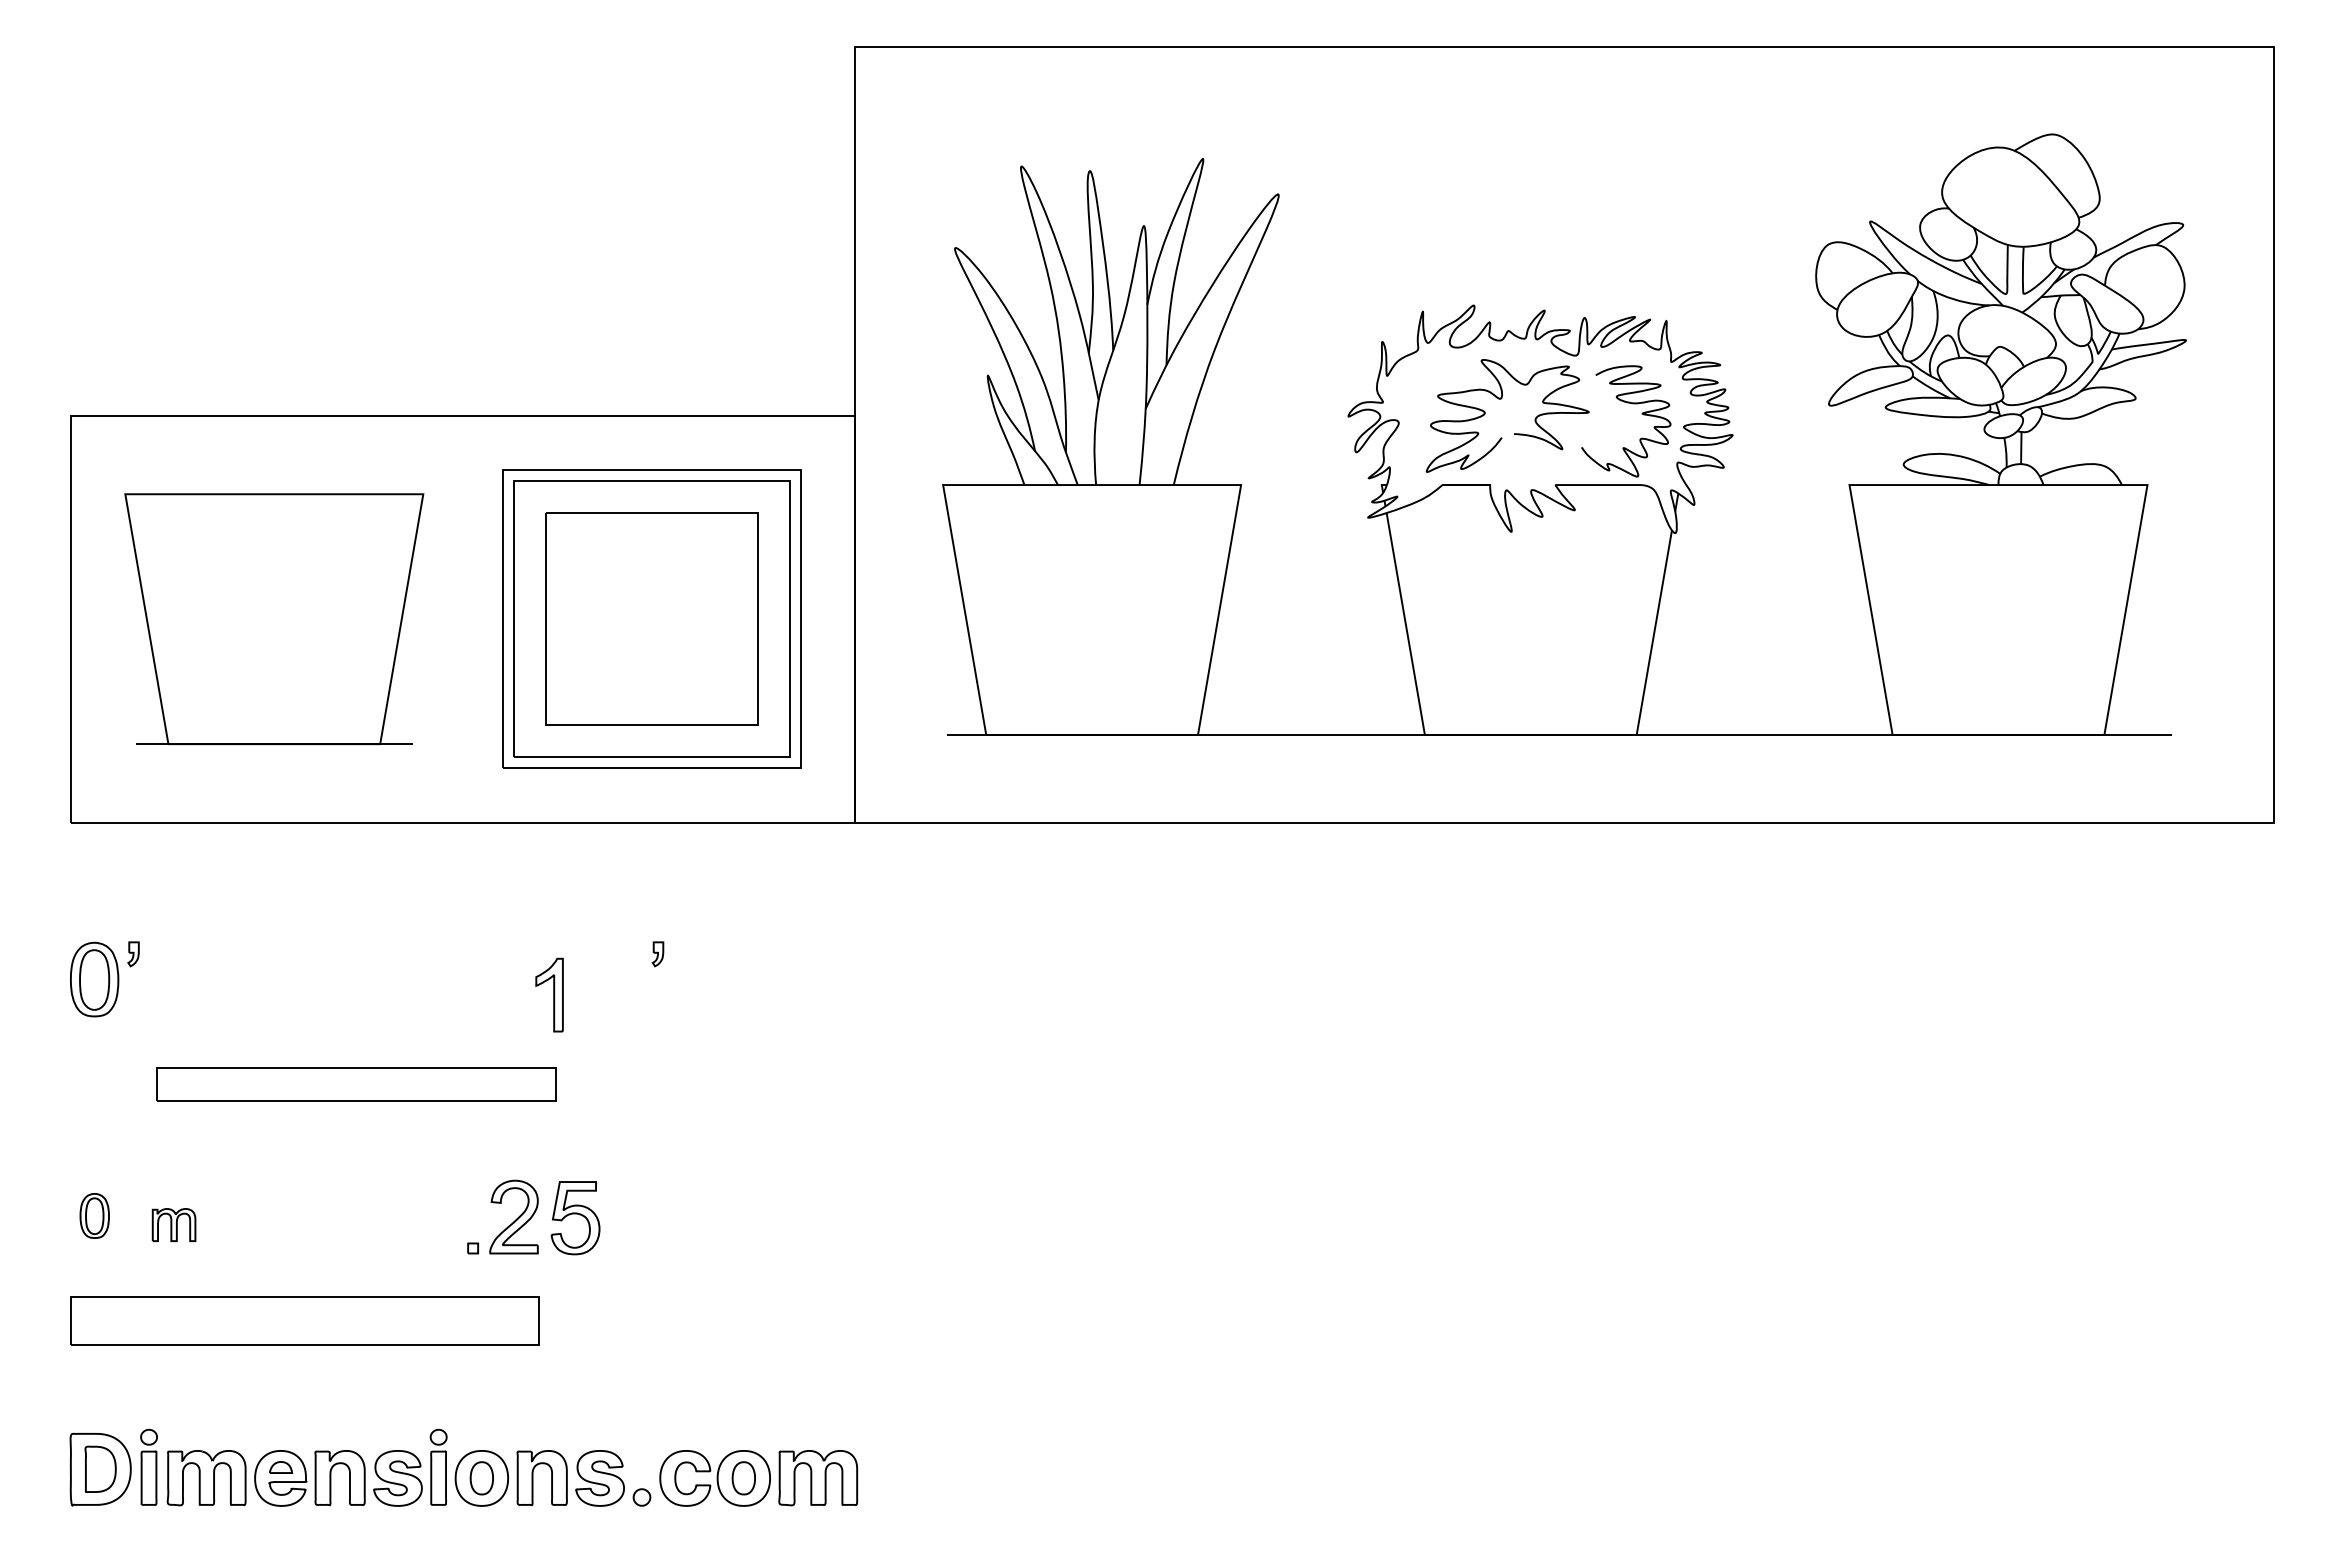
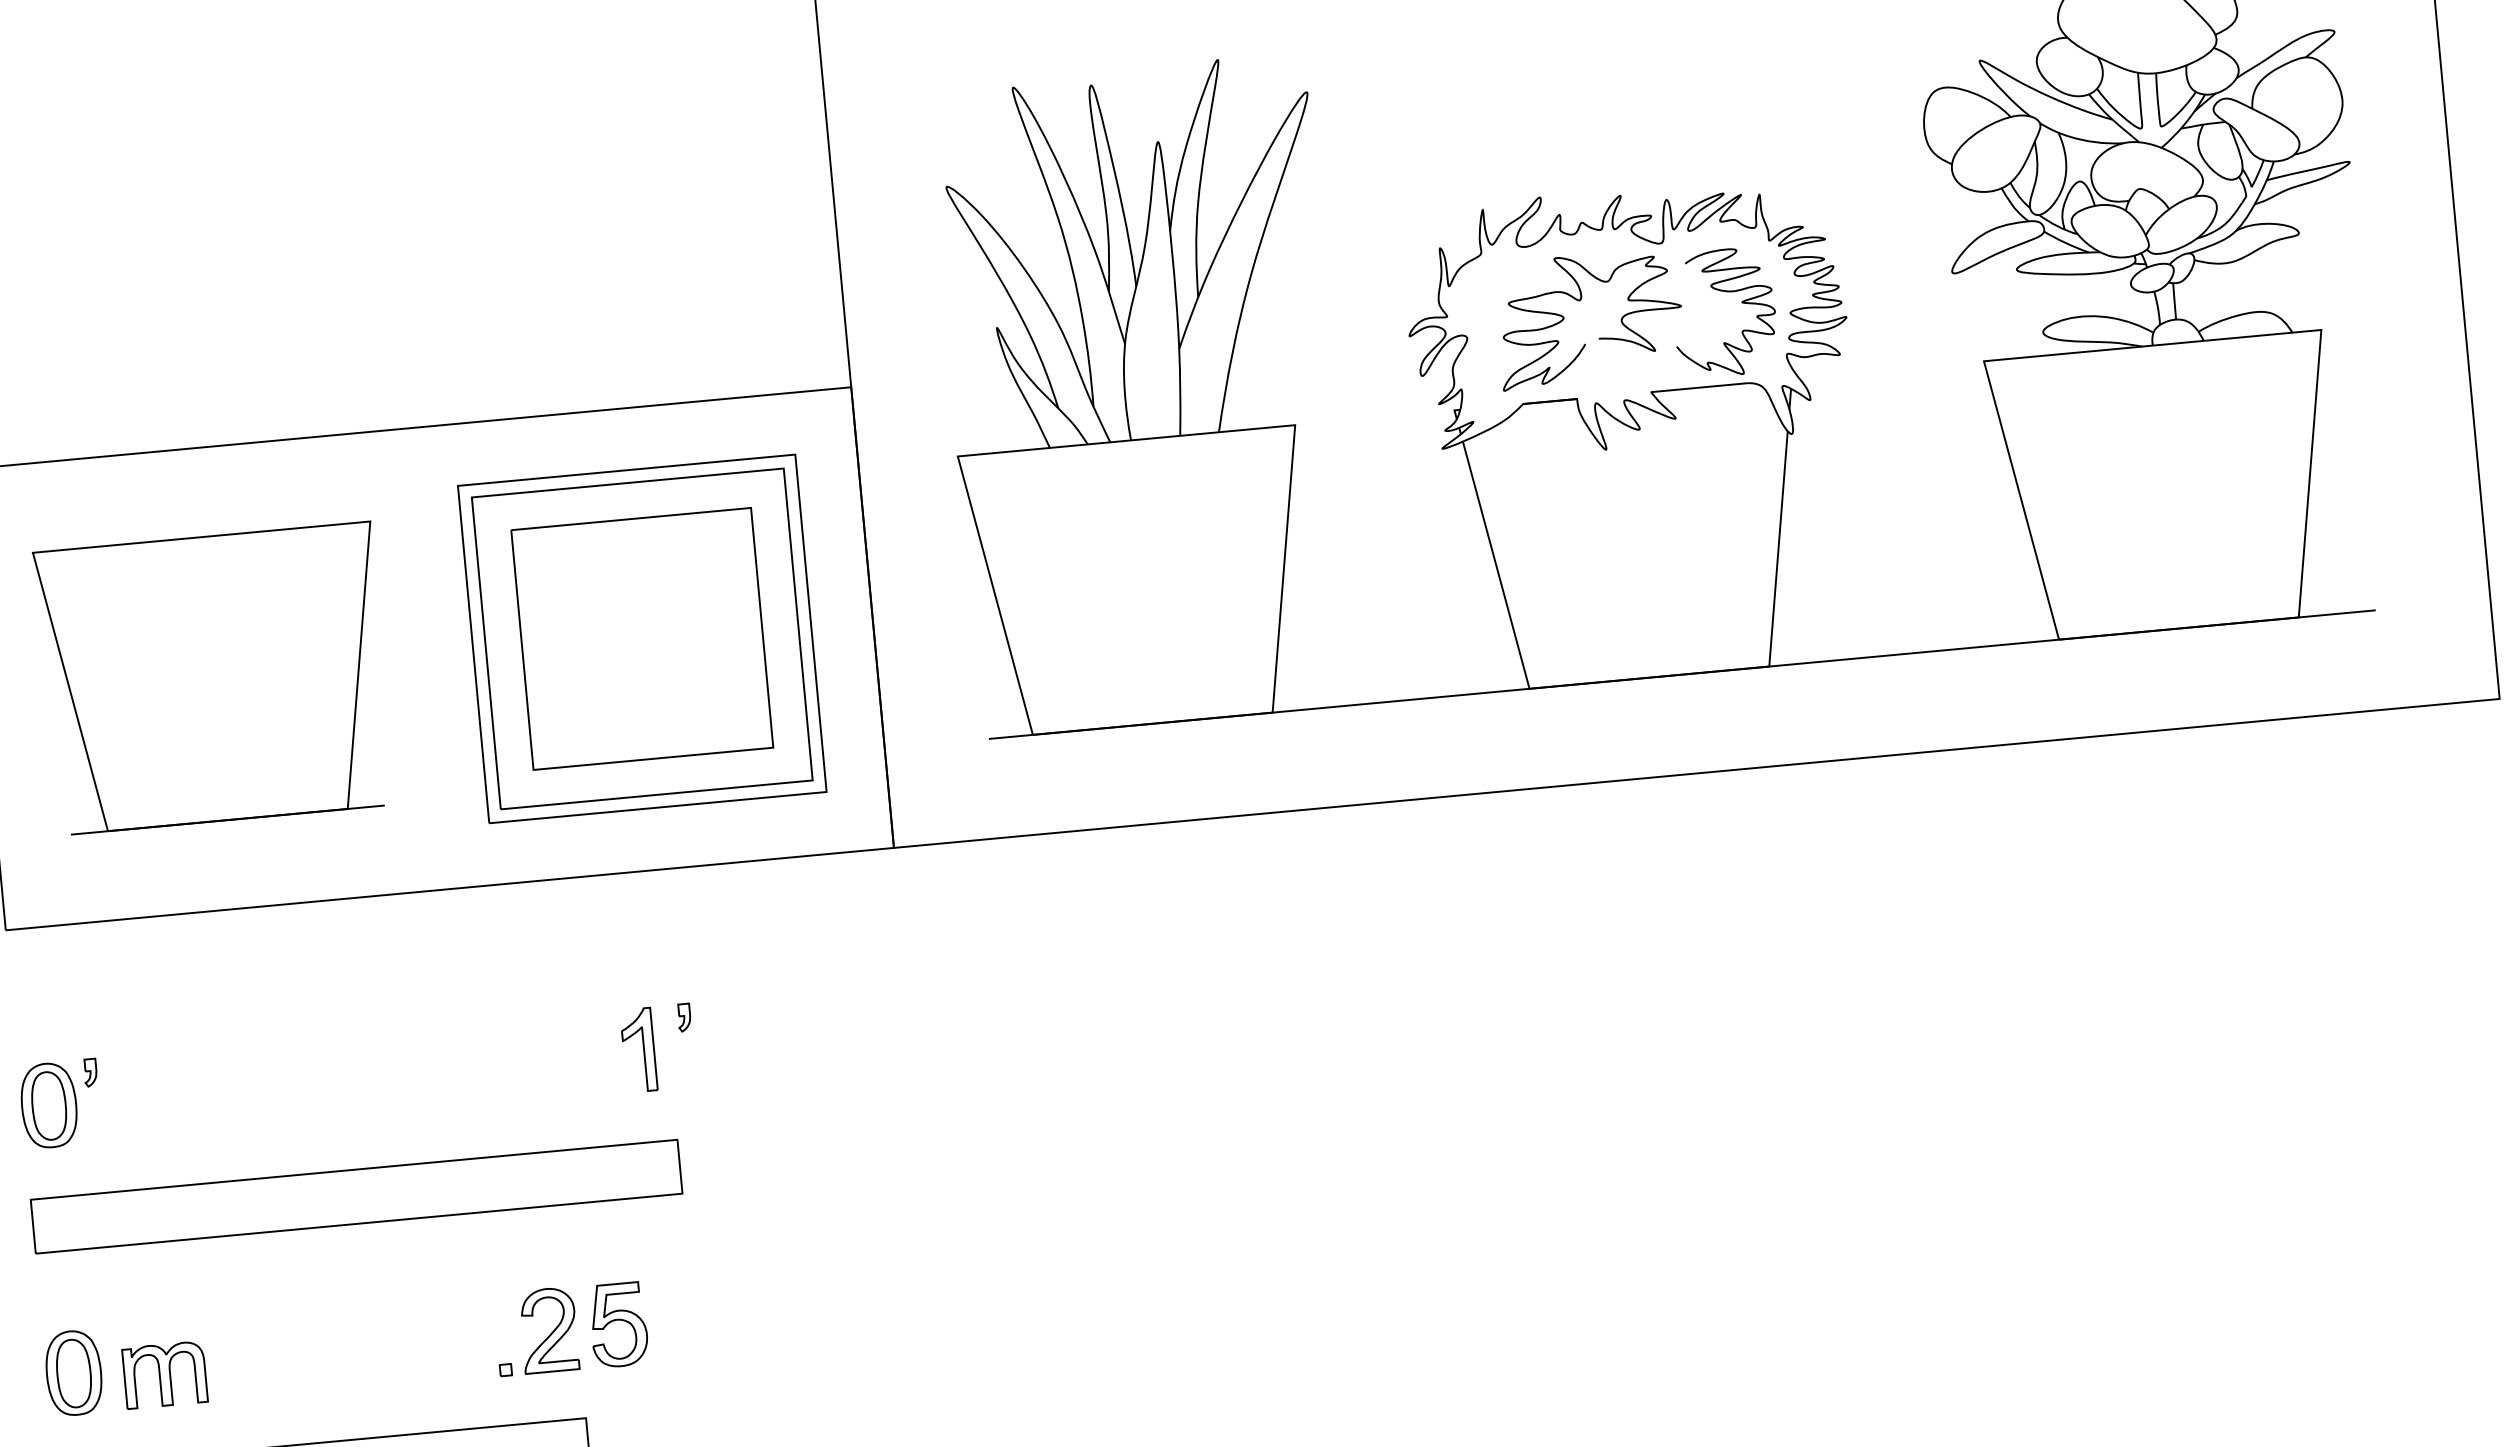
part: (549, 994) -> (638, 1049), moved
part: (356, 1084) -> (356, 1196), size x1.43
part: (94, 1215) -> (73, 1372), size x1.67
part: (173, 1224) -> (164, 1374), size x1.67

